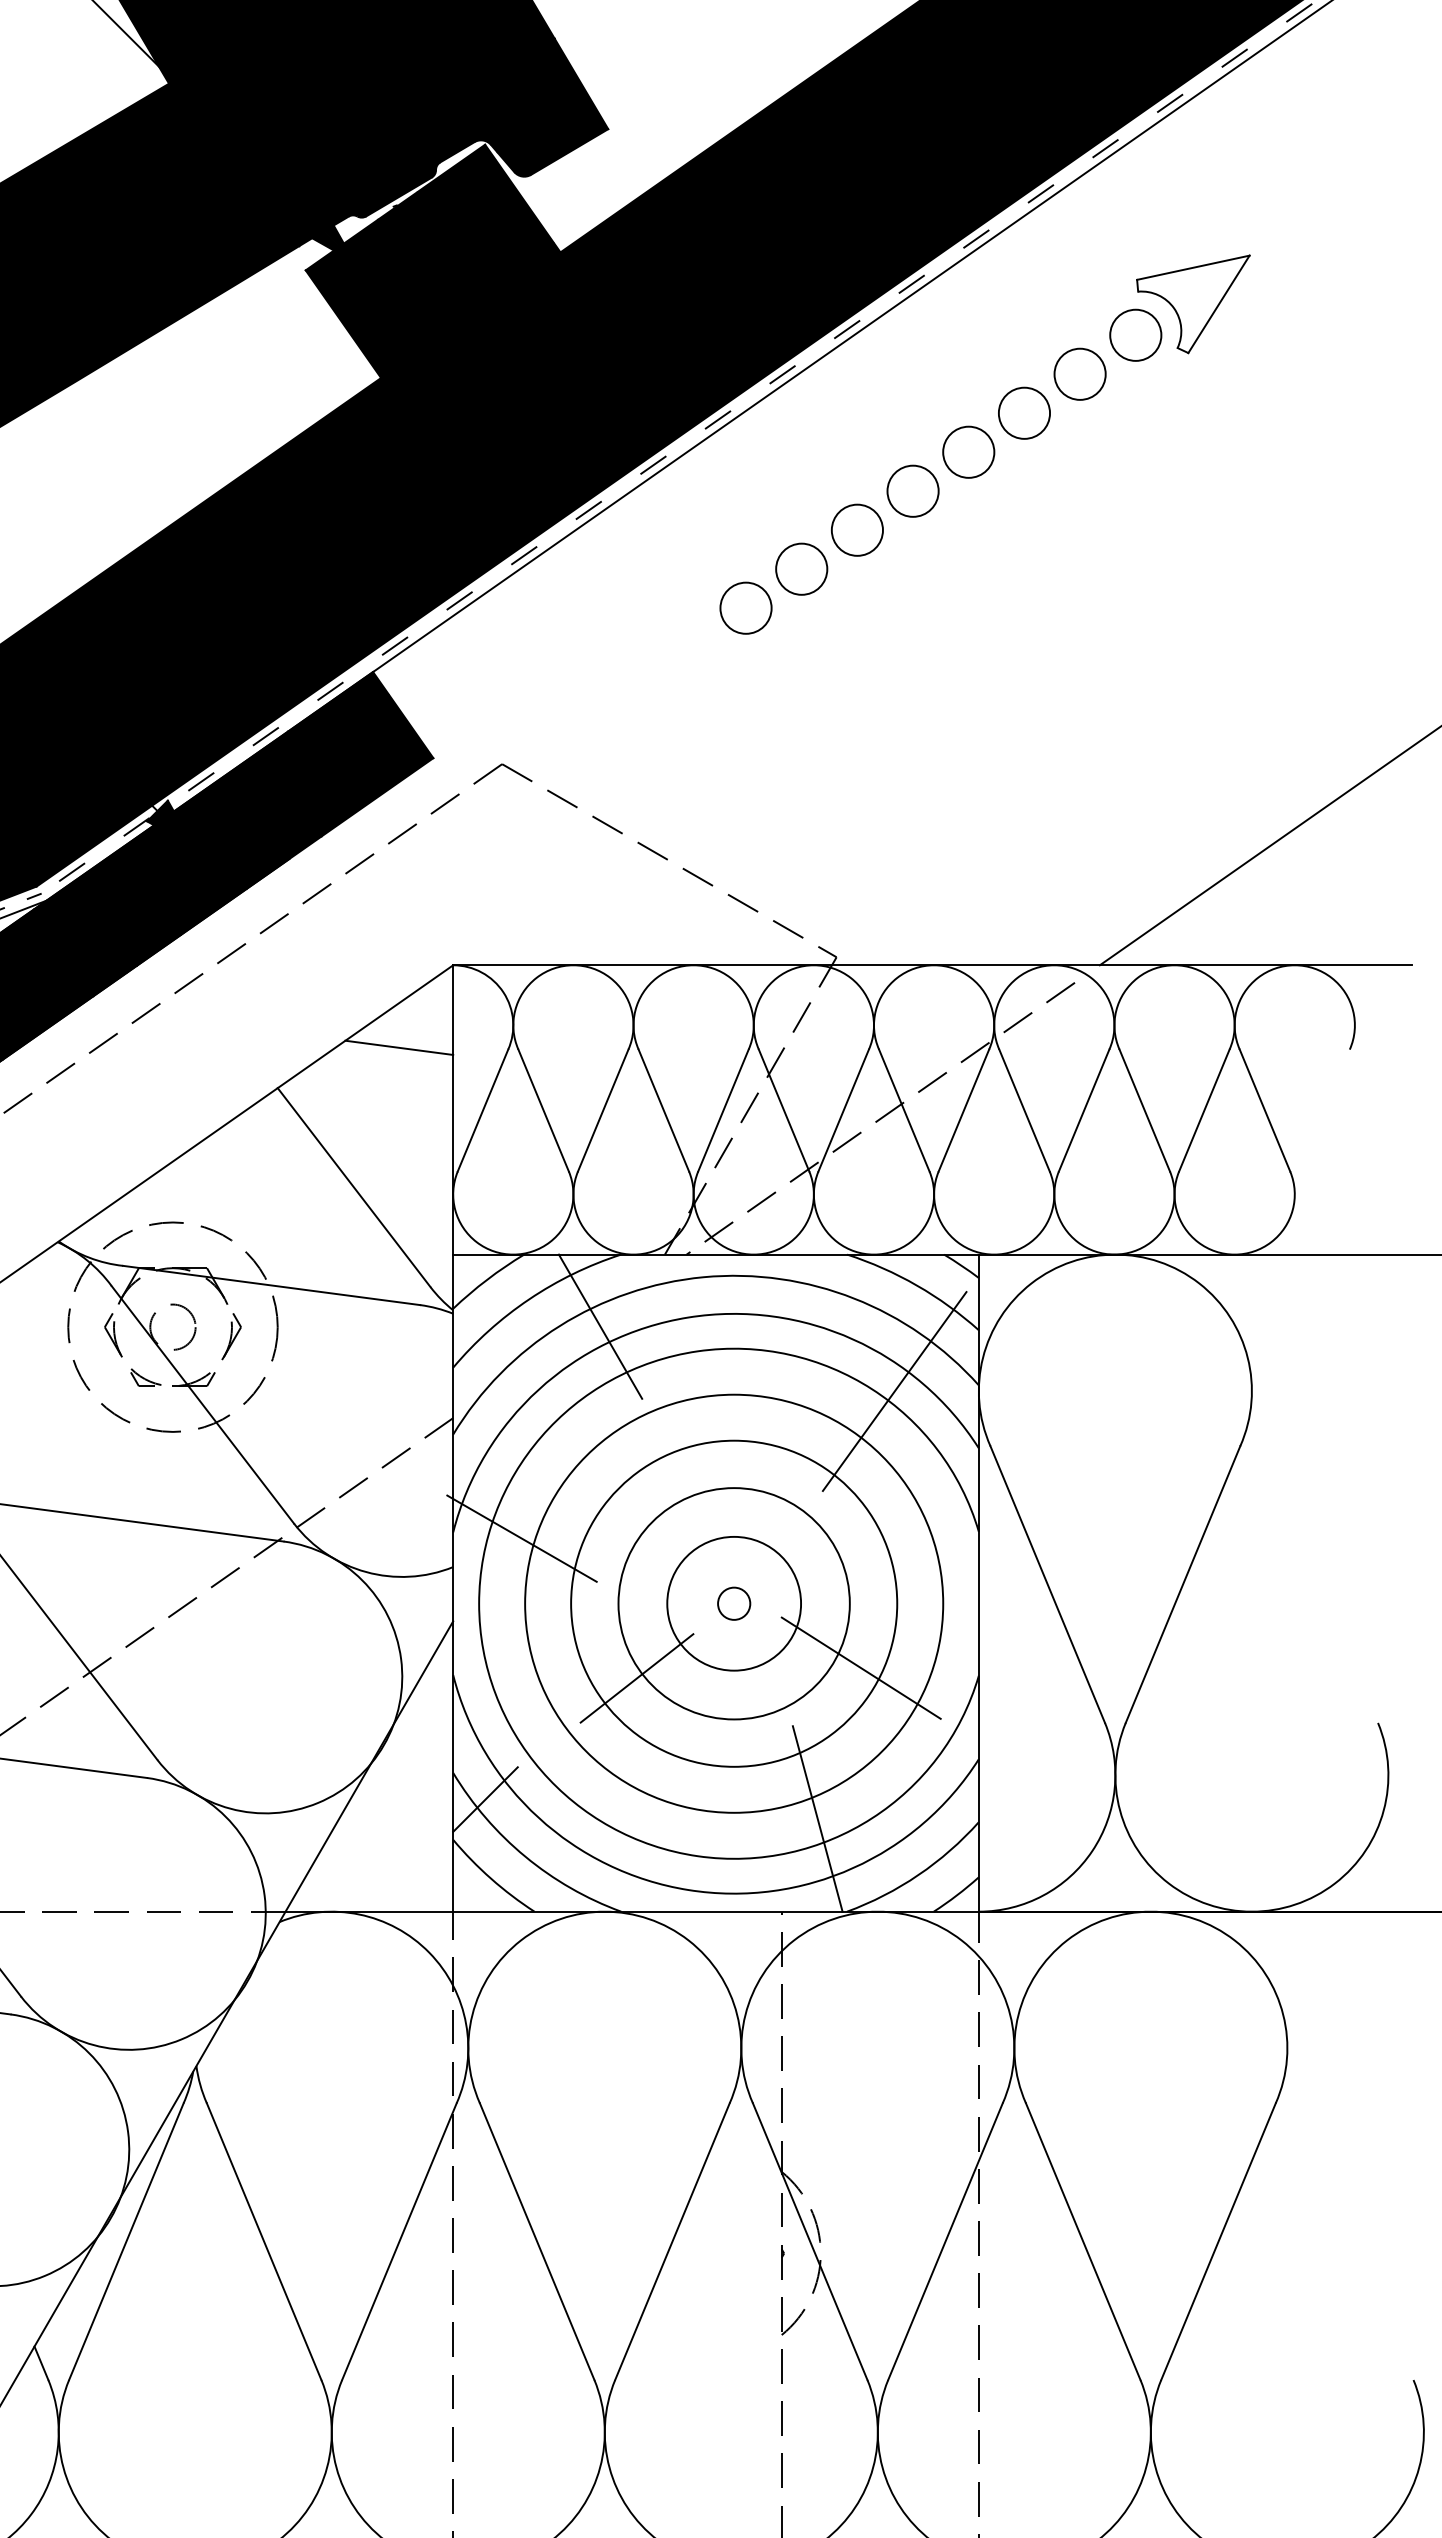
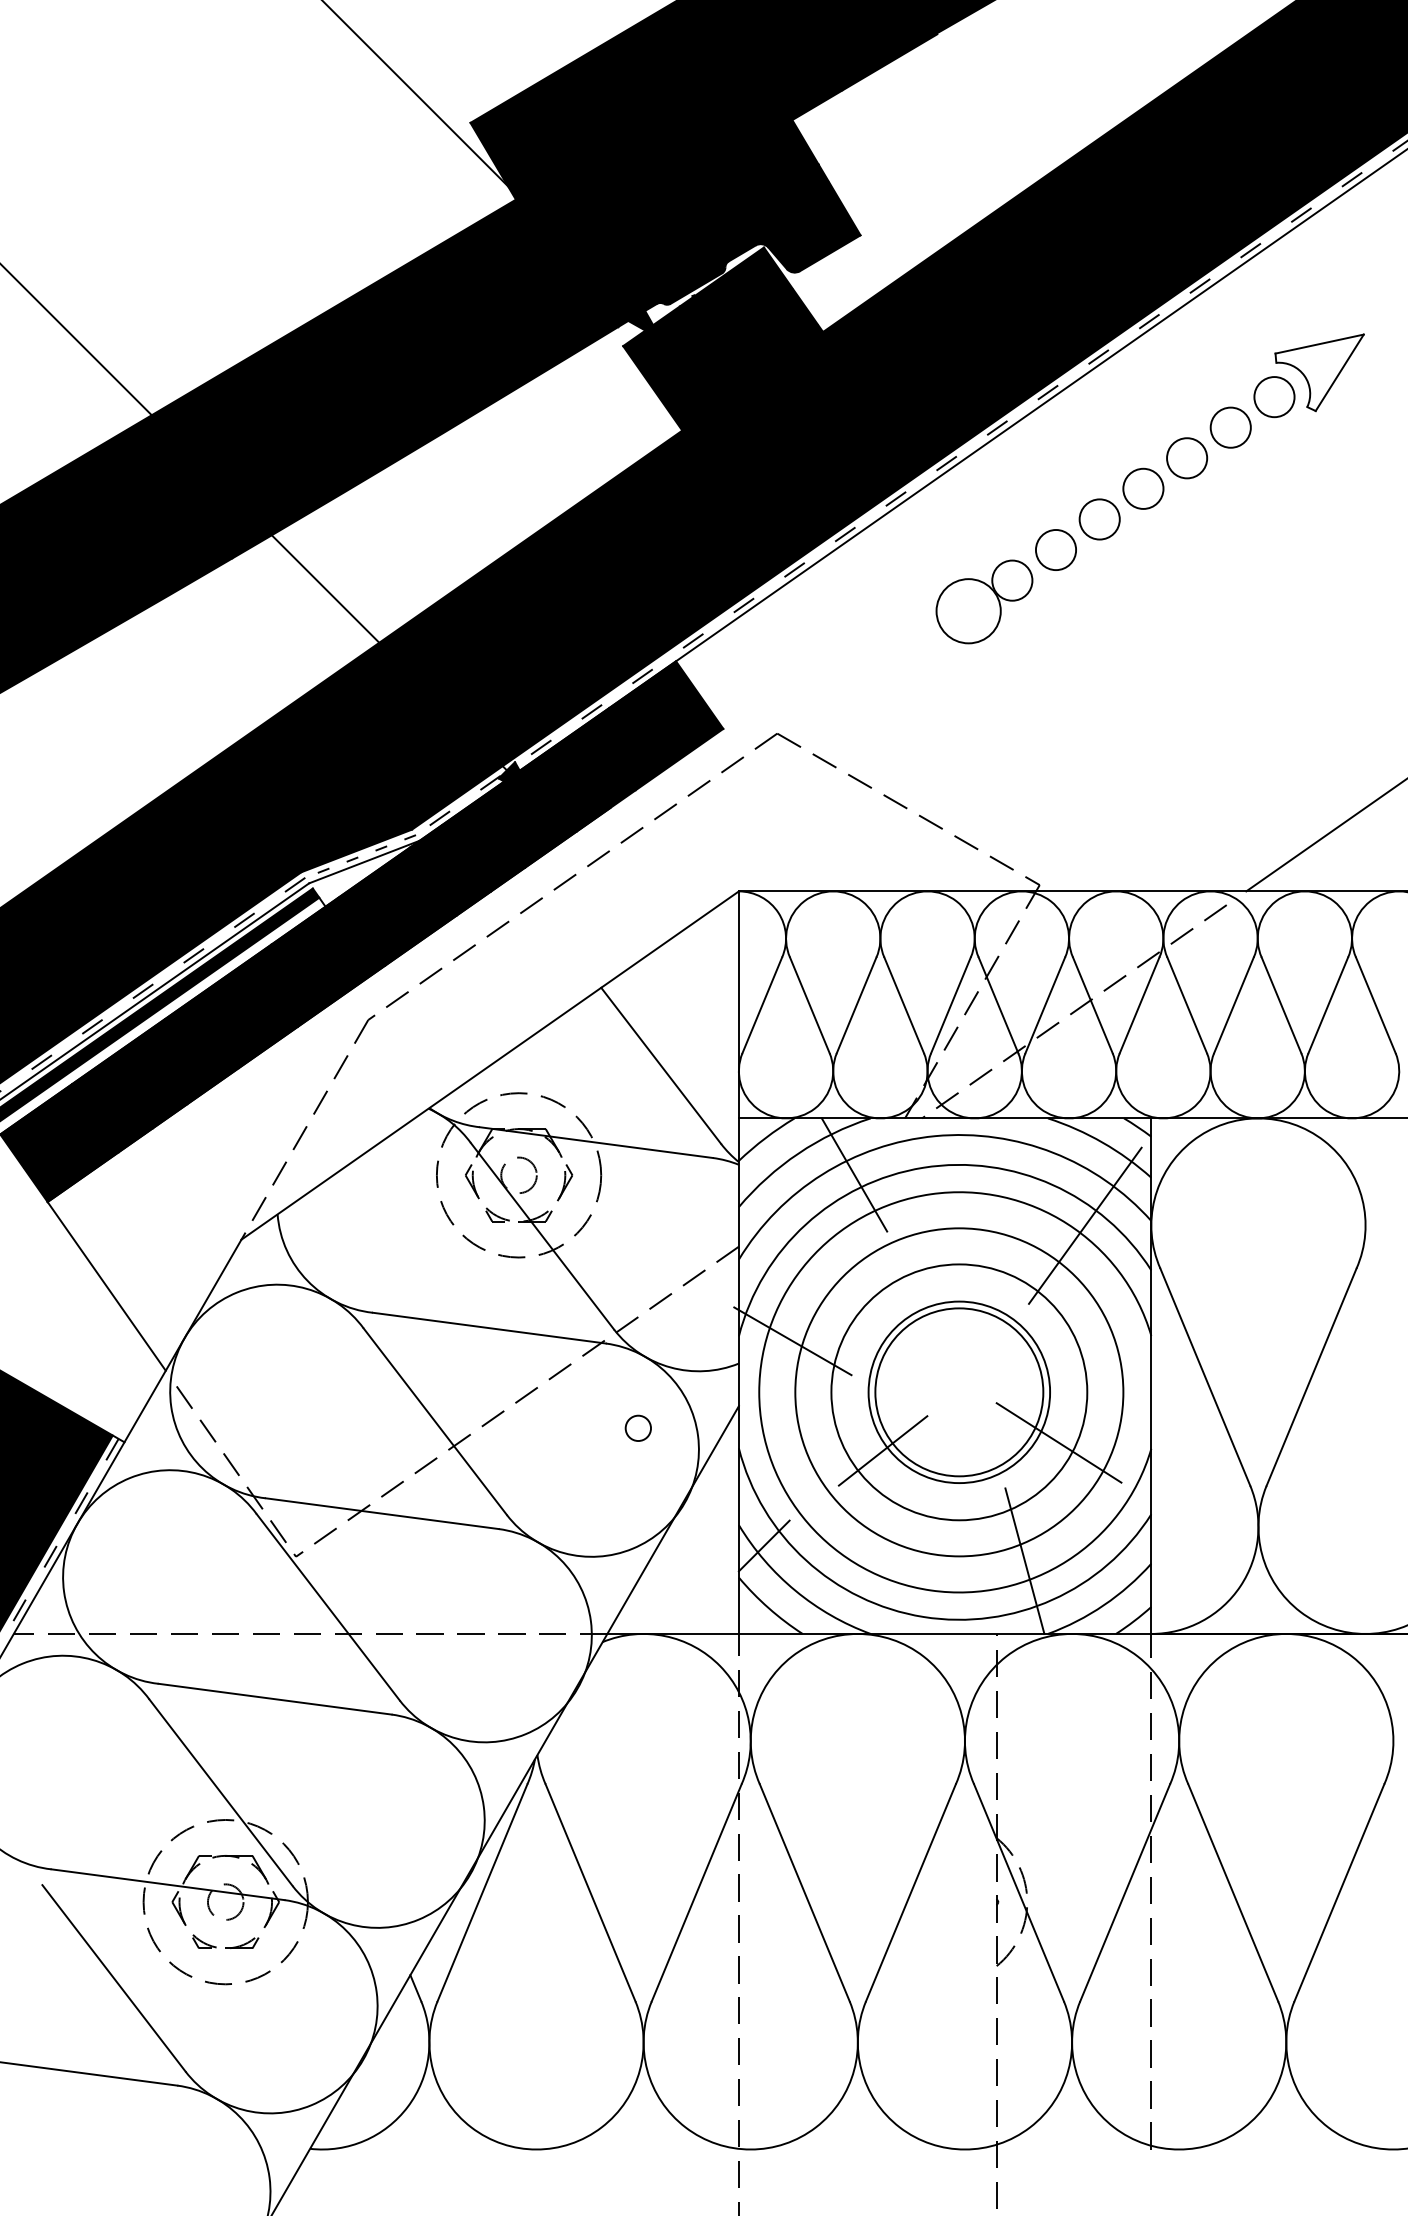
circle: (745, 608) -> (968, 611), size x1.6
line: (399, 1046) -> (696, 955), removed
circle: (733, 1602) -> (637, 1427), moved
circle: (733, 1602) -> (958, 1391), size x1.6

